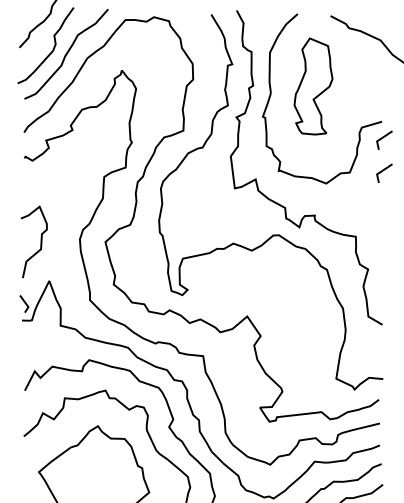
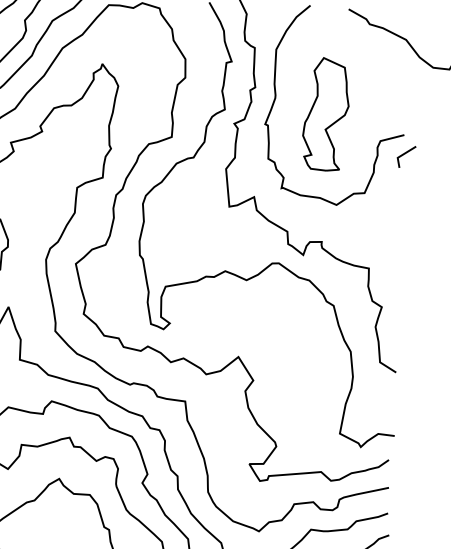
part: (313, 86) -> (326, 114), moved
line: (383, 171) -> (403, 193), removed

